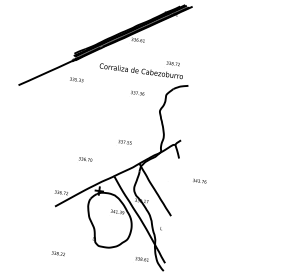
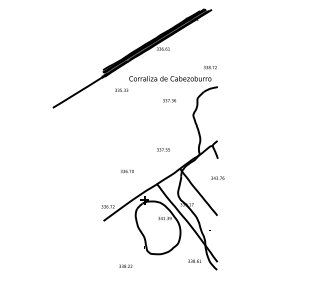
text: (173, 63) -> (210, 67), moved
text: (76, 78) -> (121, 89), moved
text: (199, 180) -> (217, 177), moved
text: (58, 252) -> (125, 265), moved

